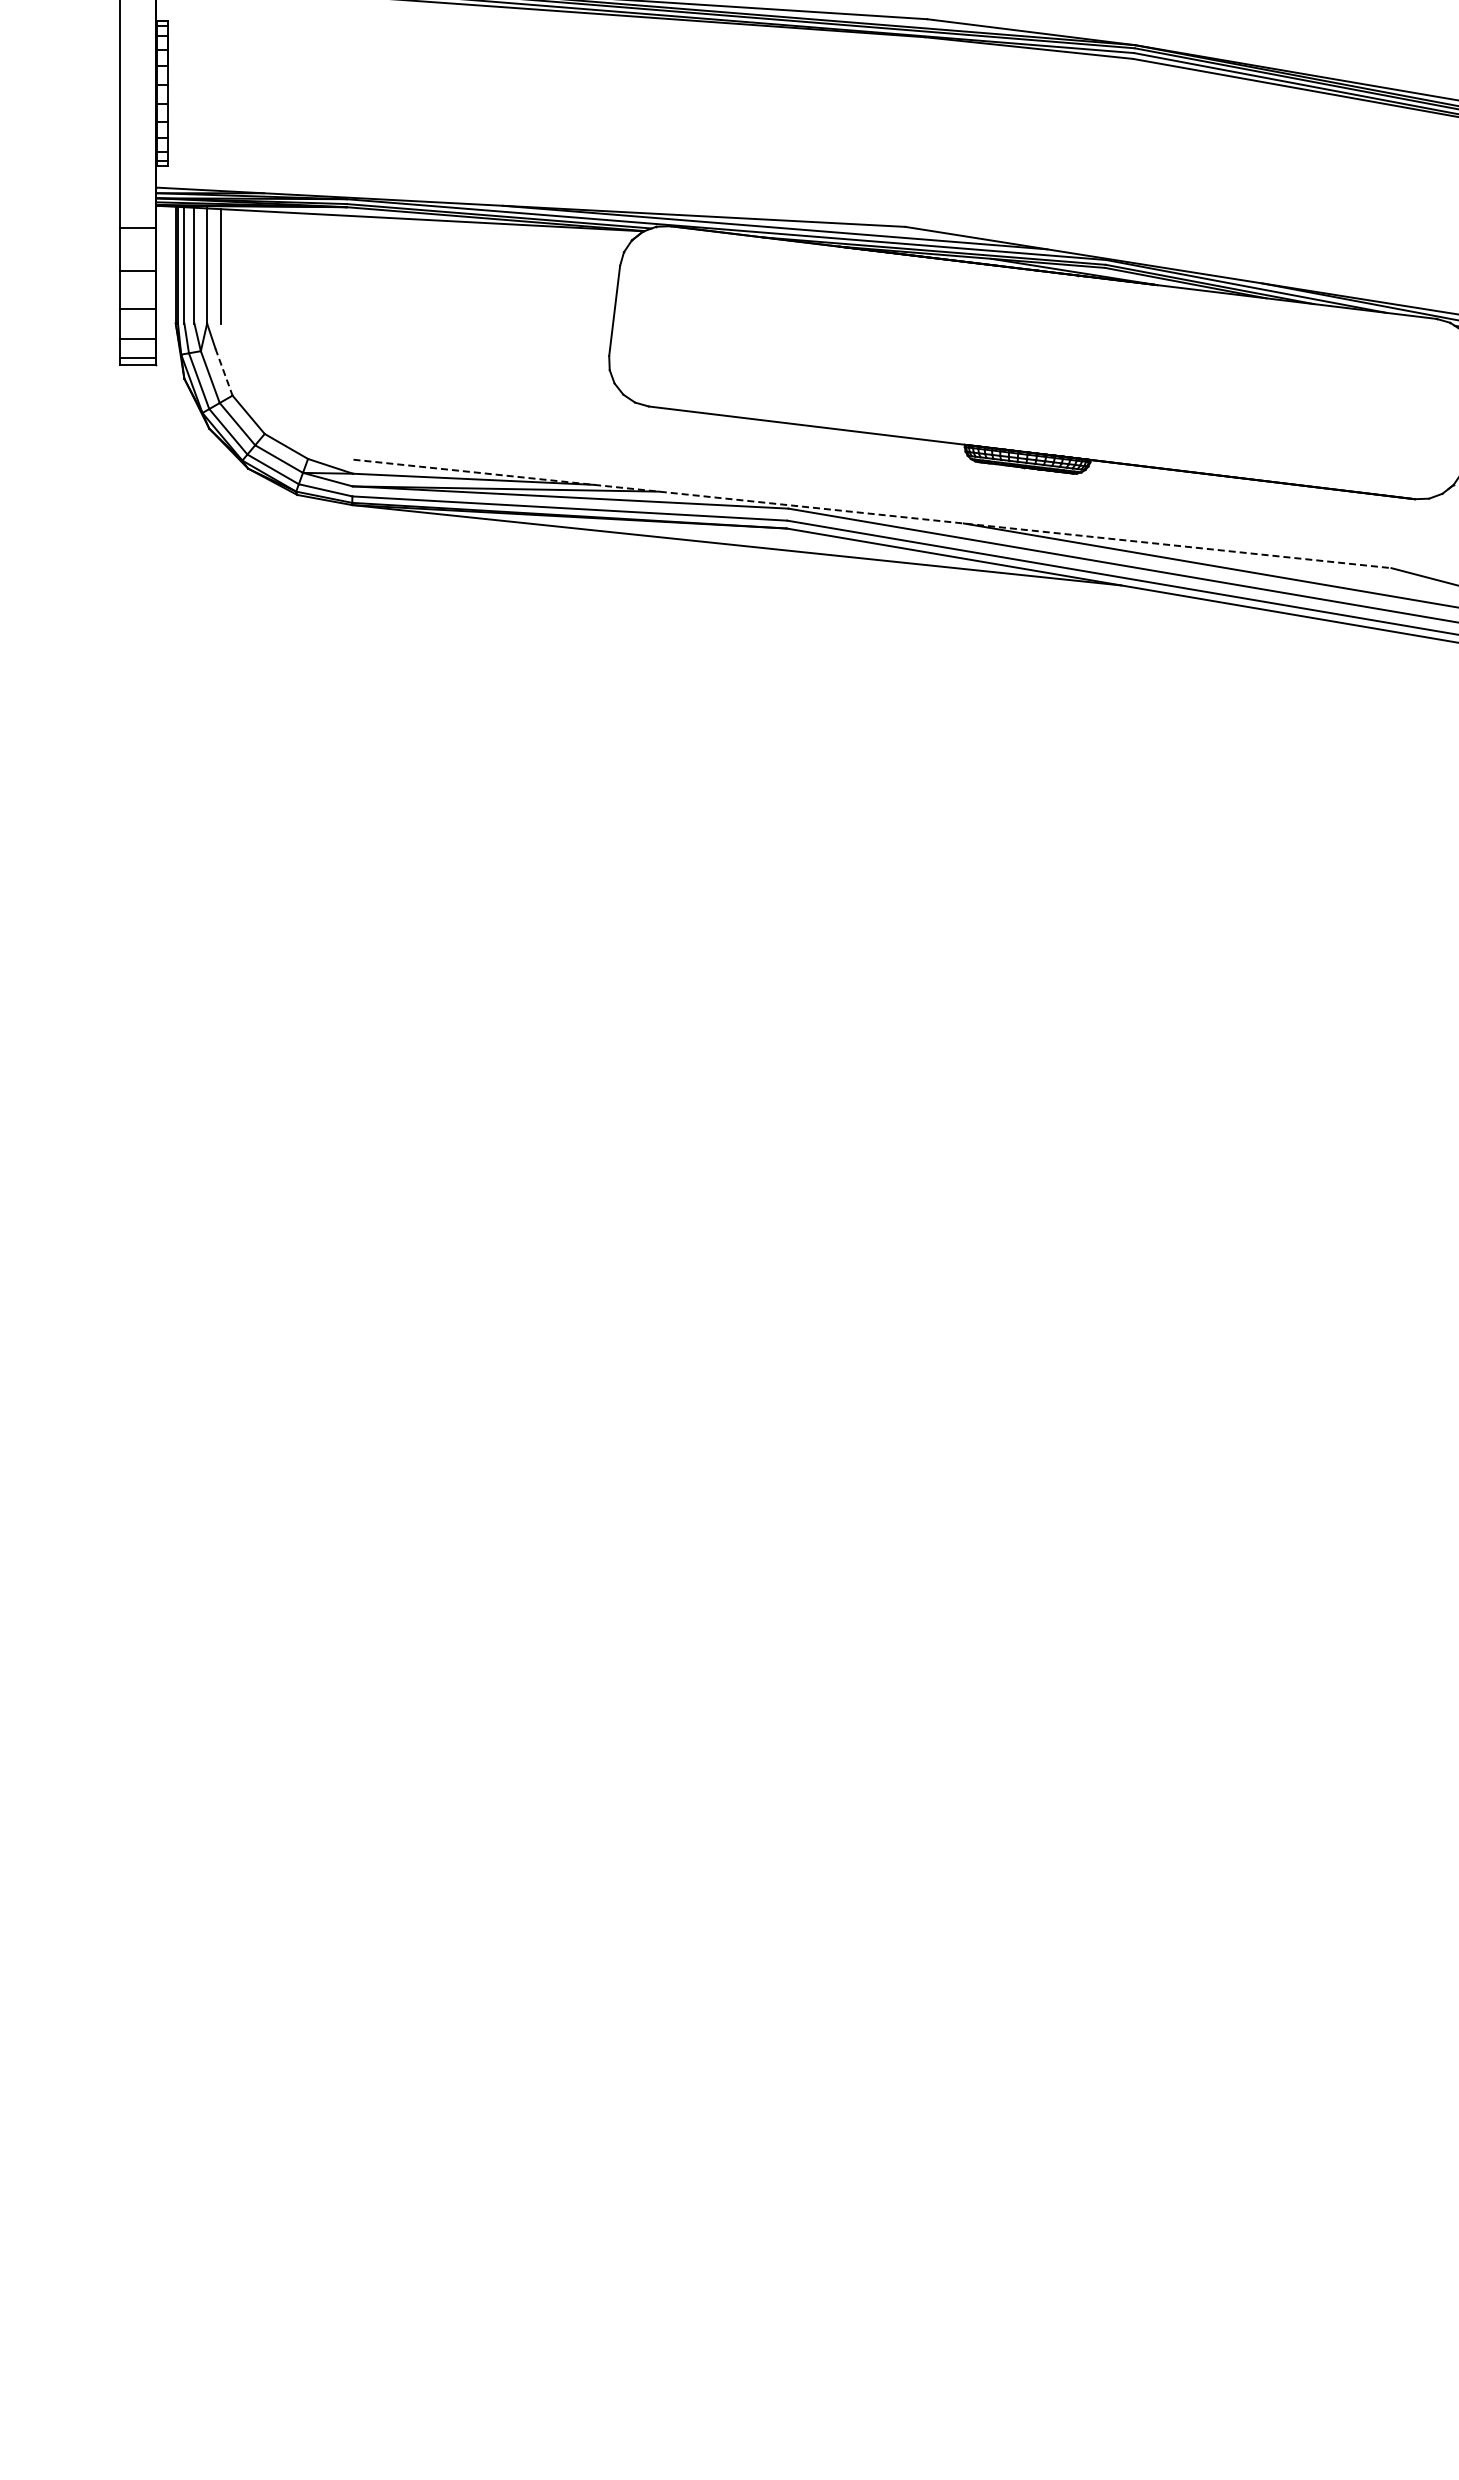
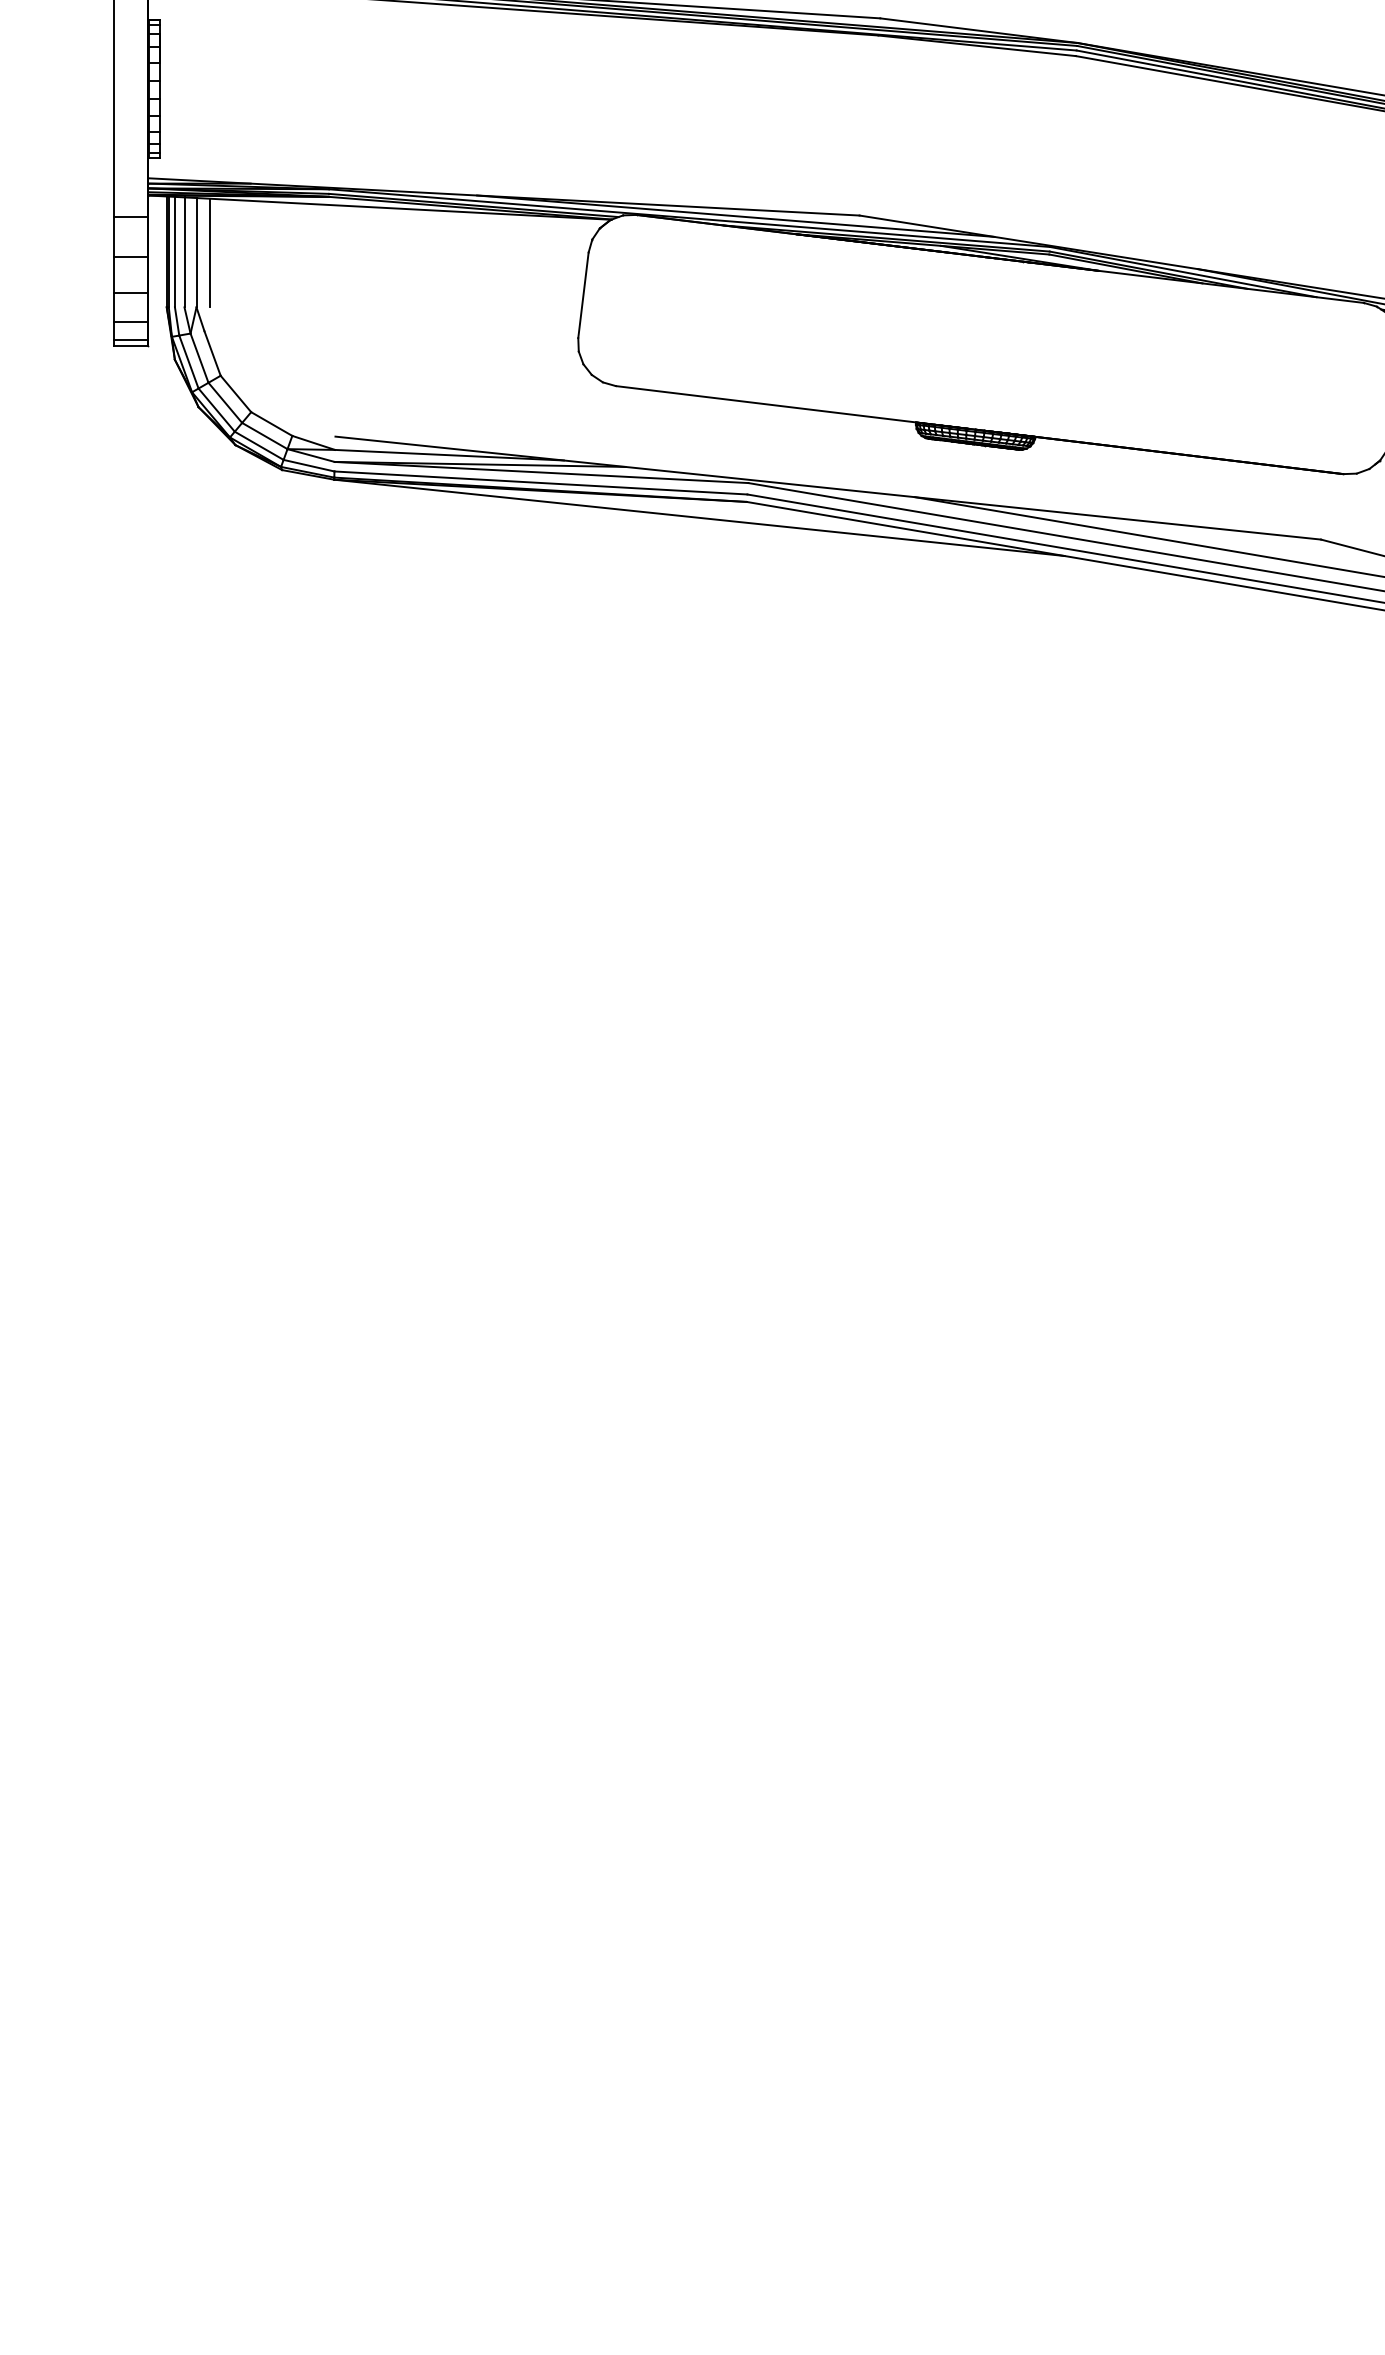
line: (224, 372) -> (213, 353), dashed -> solid
line: (872, 513) -> (828, 487), dashed -> solid

